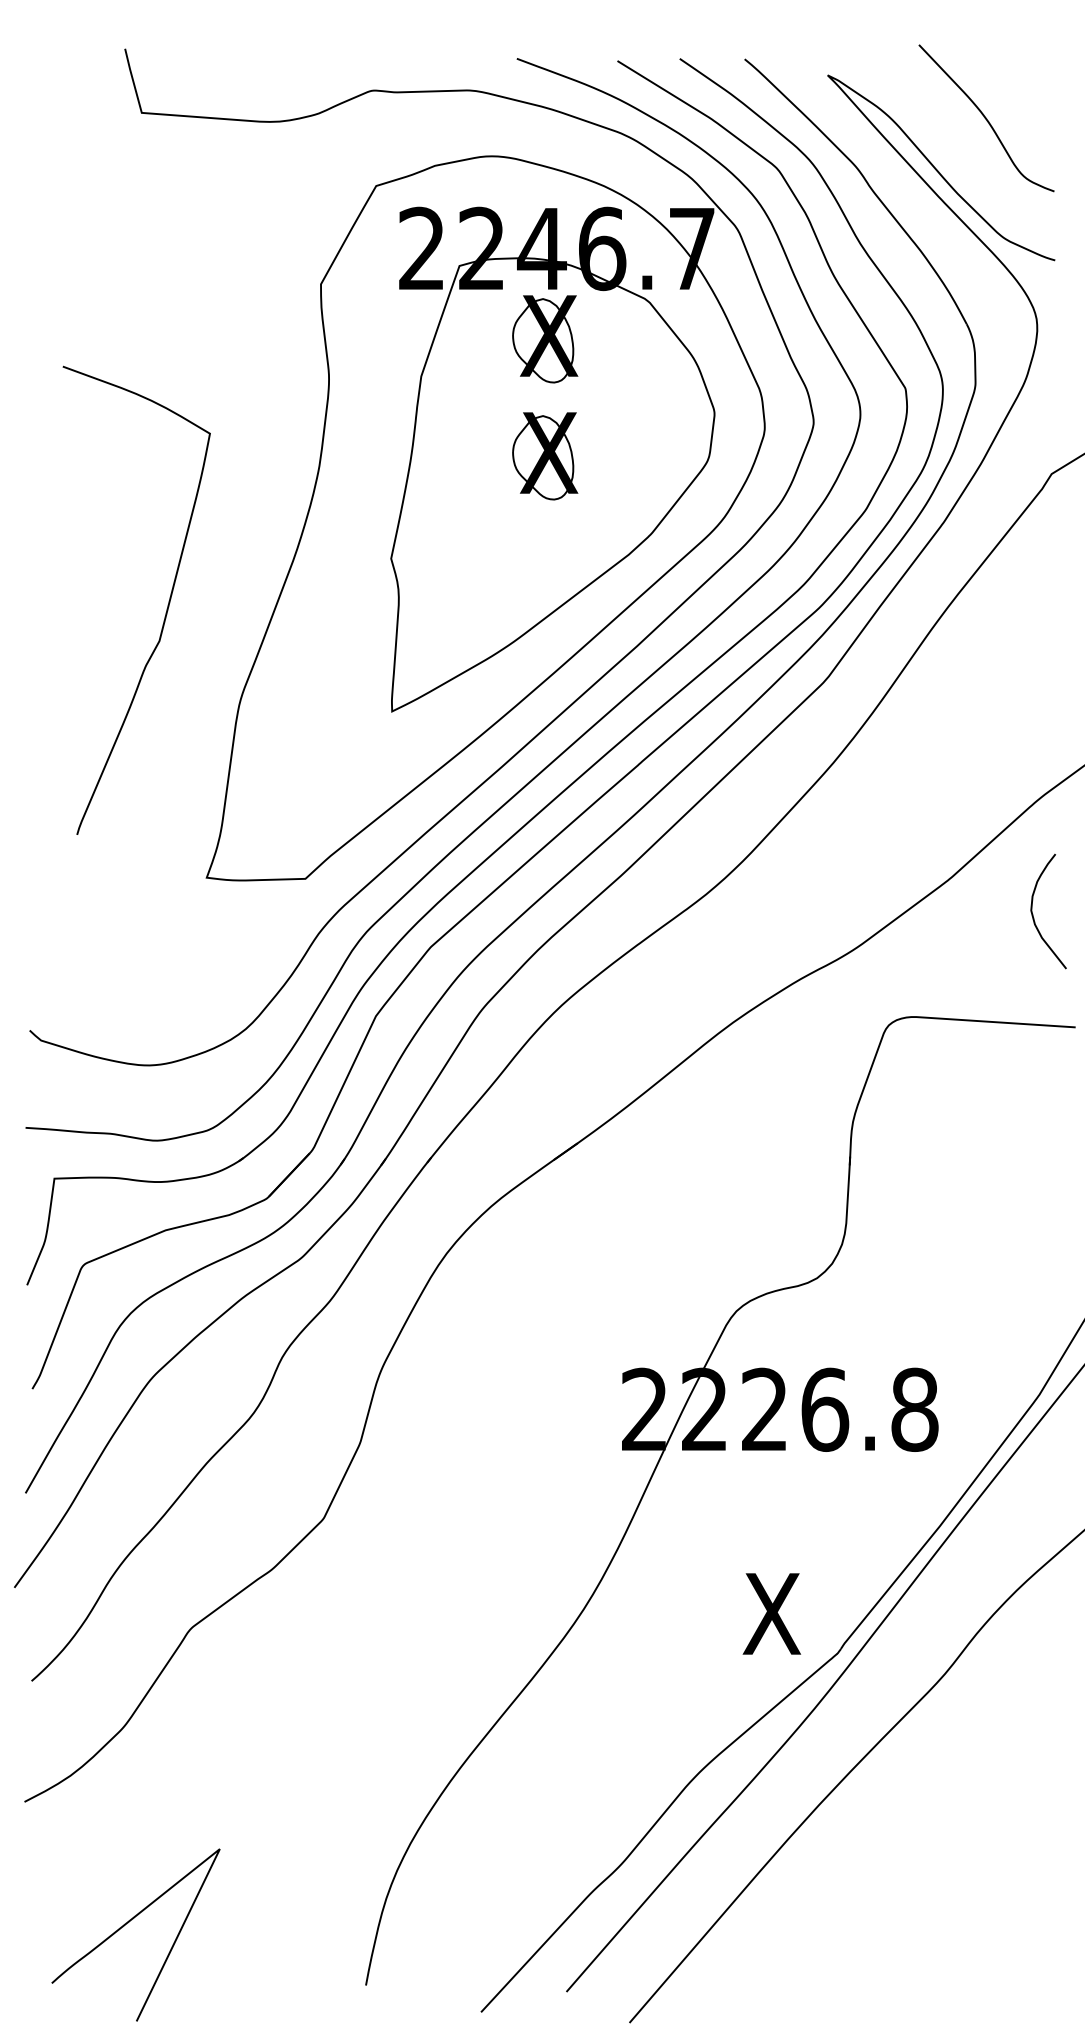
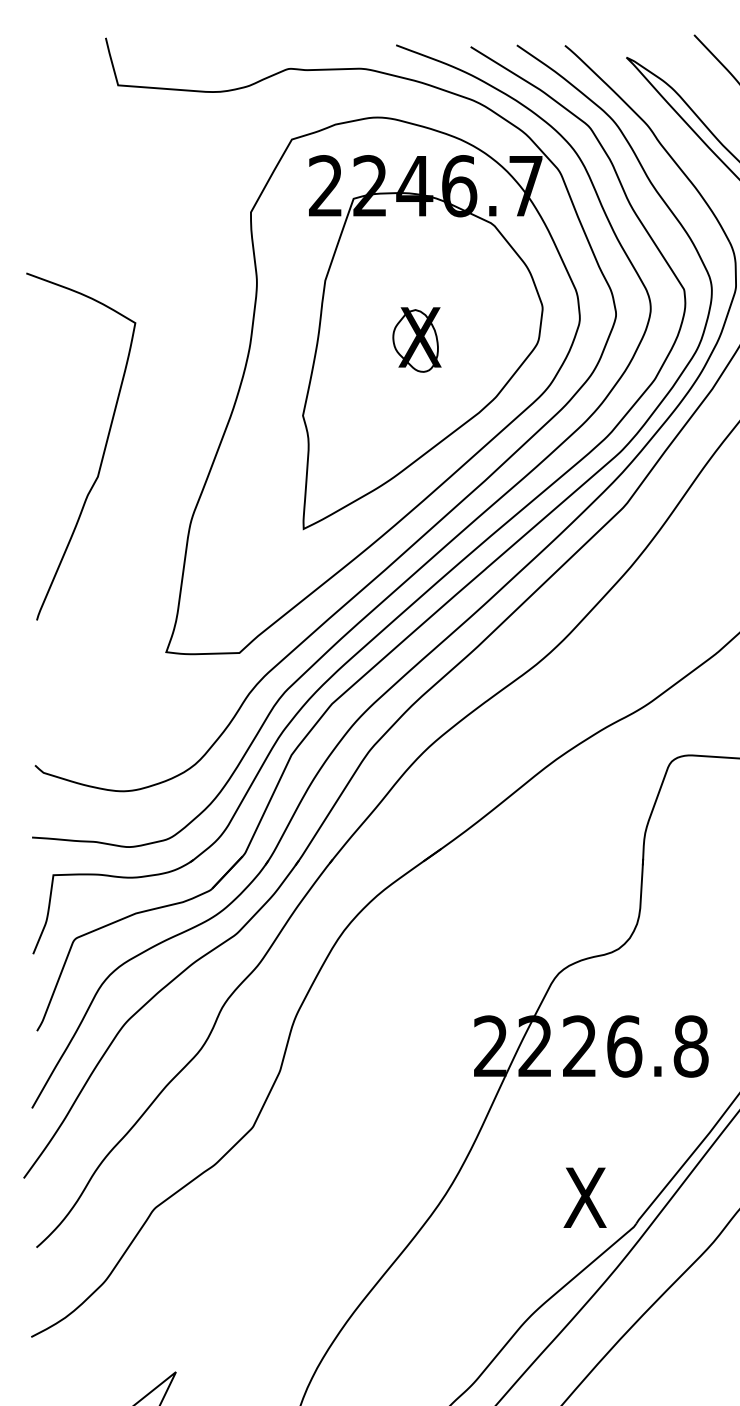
part: (545, 339) -> (417, 253), removed
curve: (166, 608) -> (103, 452), moved

